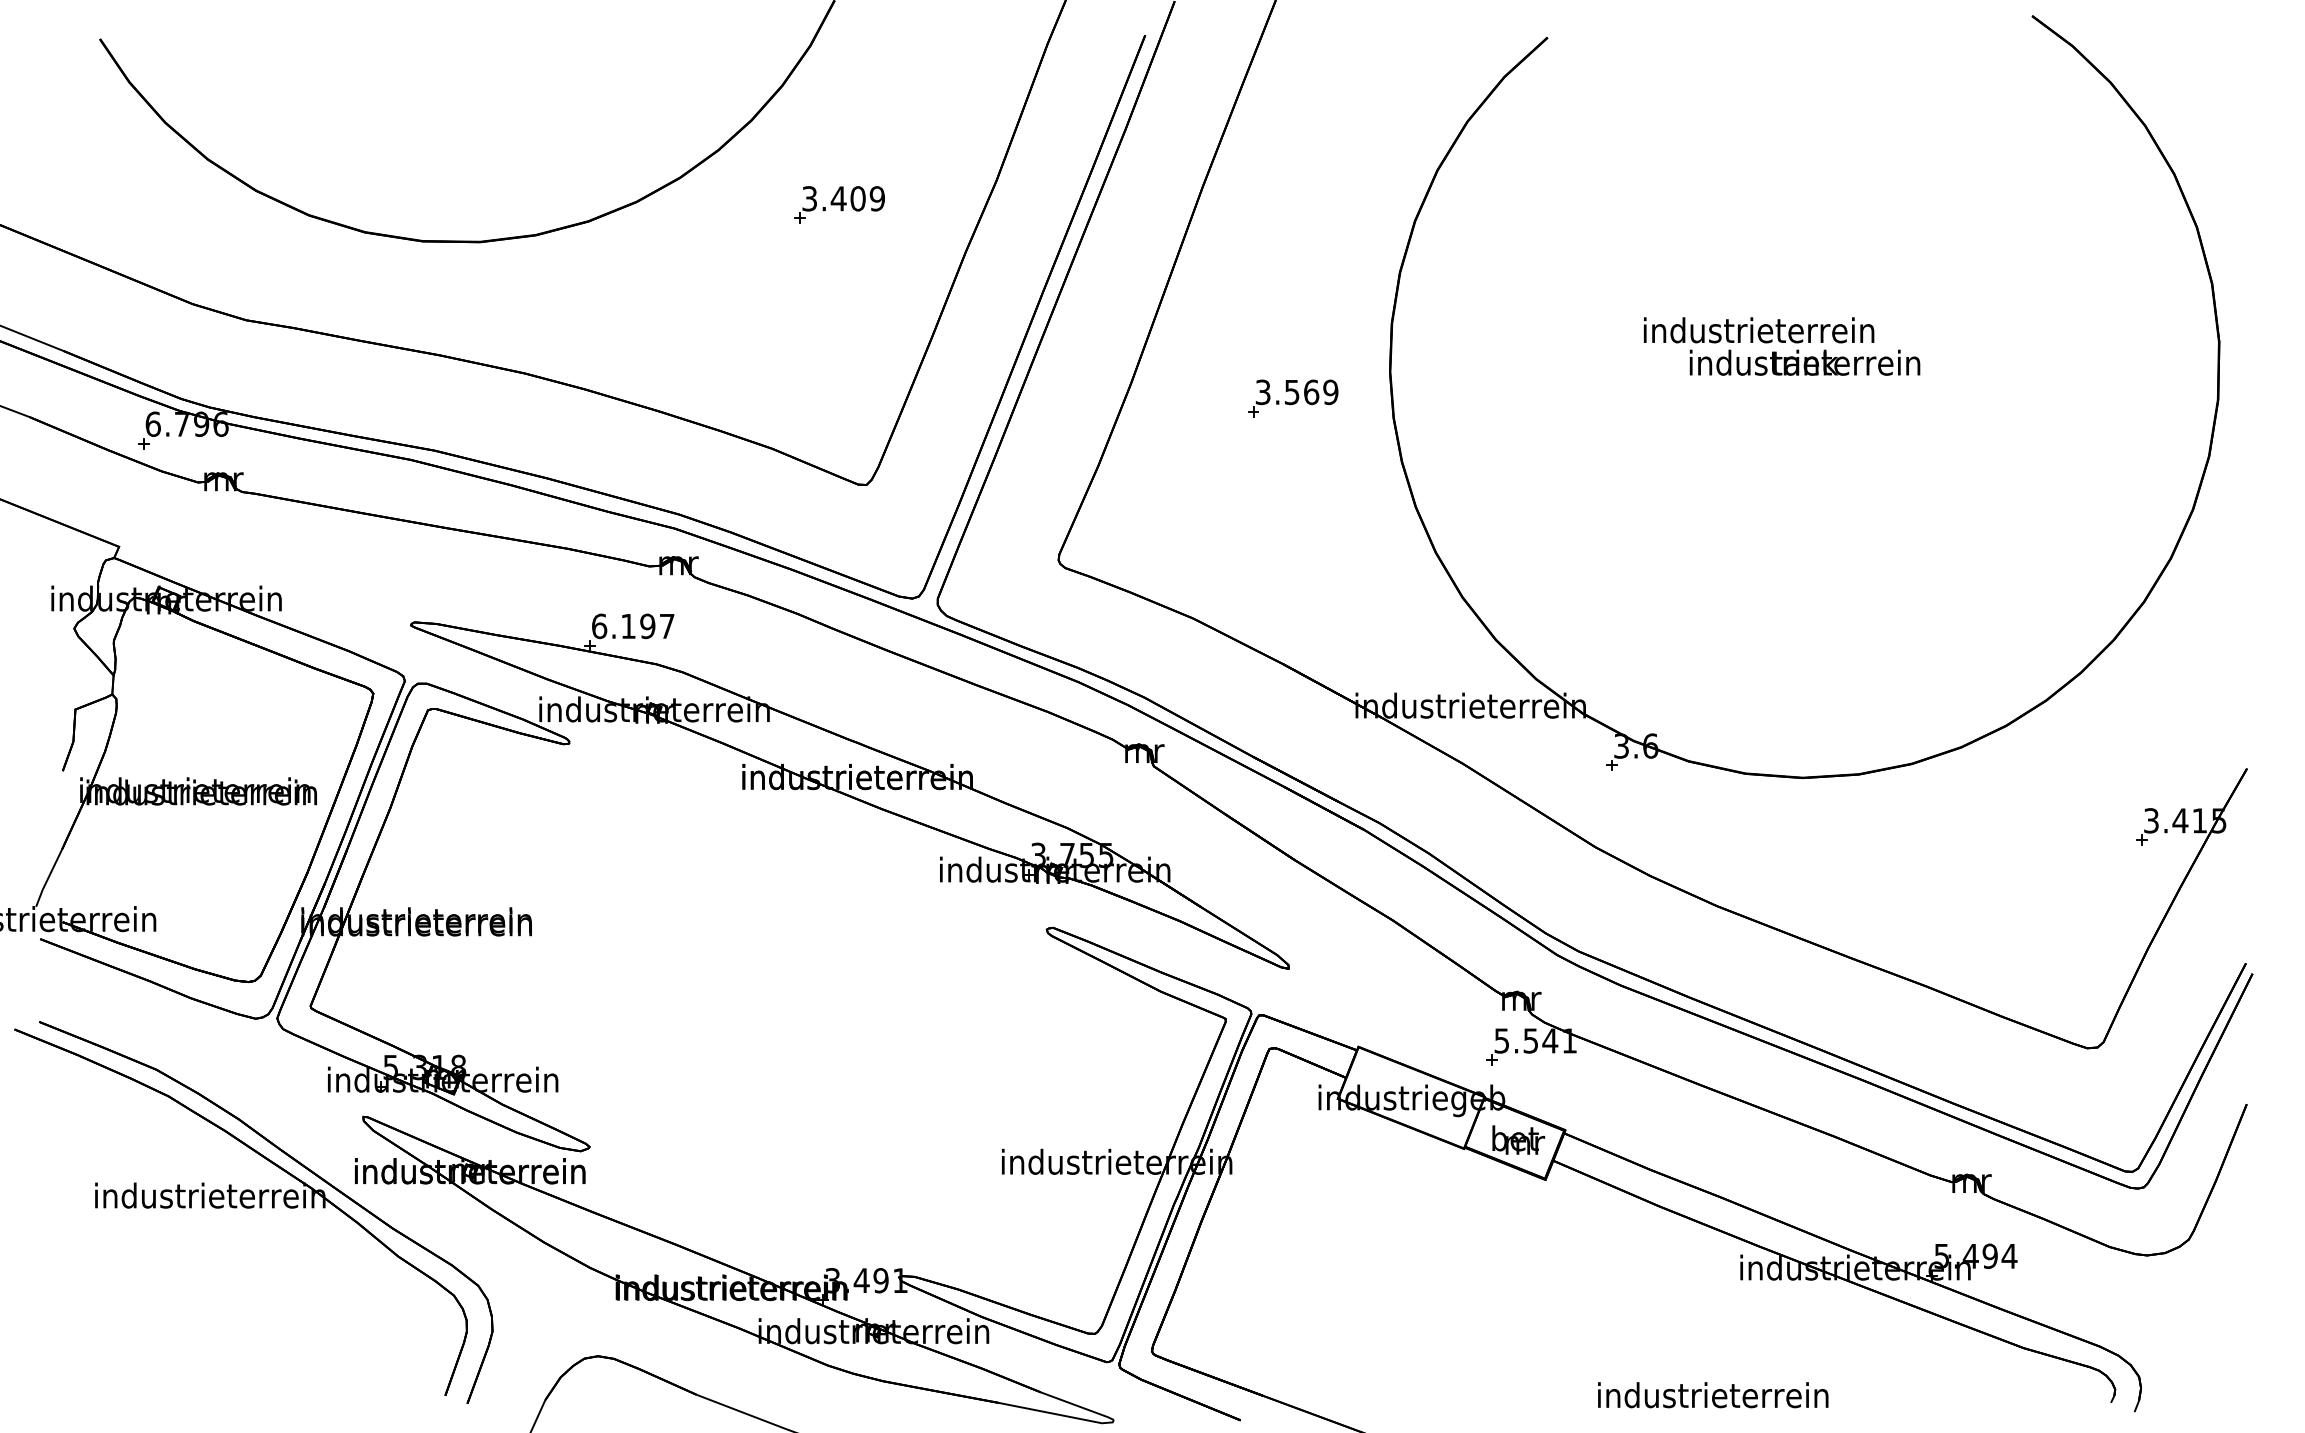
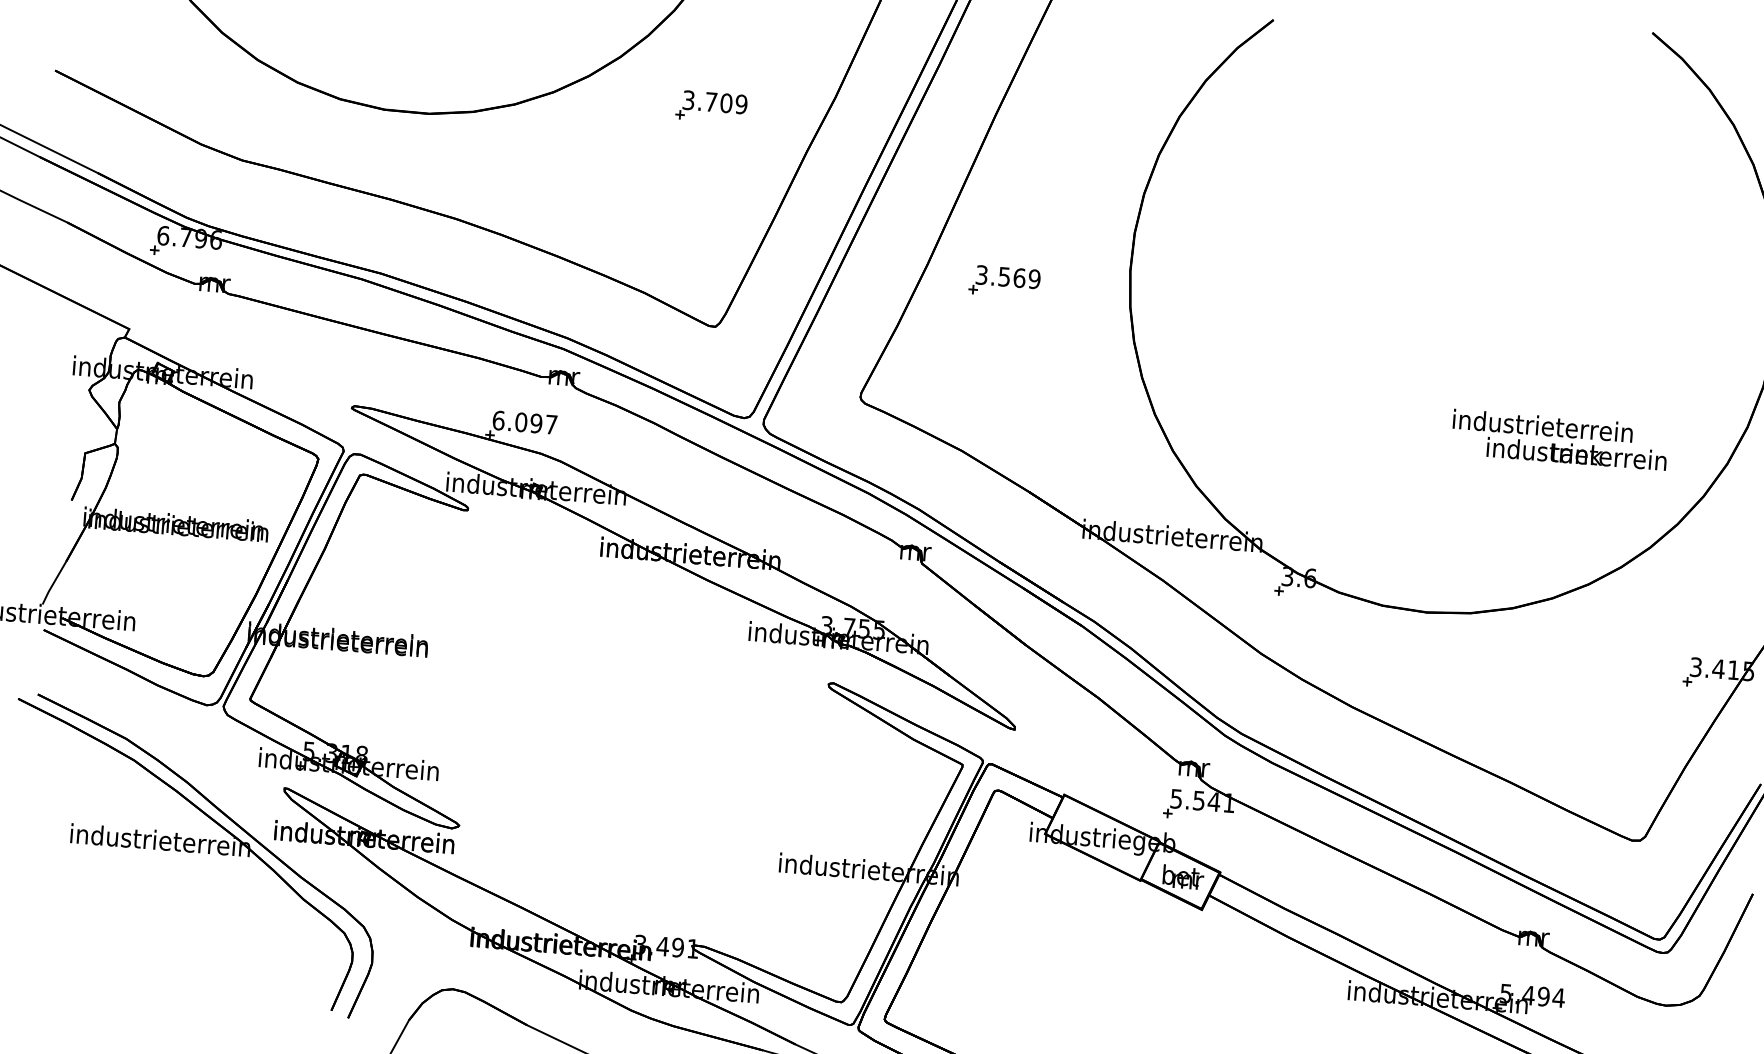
text: (838, 198) -> (711, 101), 3.409 -> 3.709
text: (1782, 346) -> (1560, 439), moved
part: (1293, 398) -> (1005, 281), moved
text: (628, 626) -> (521, 422), 6.197 -> 6.097

